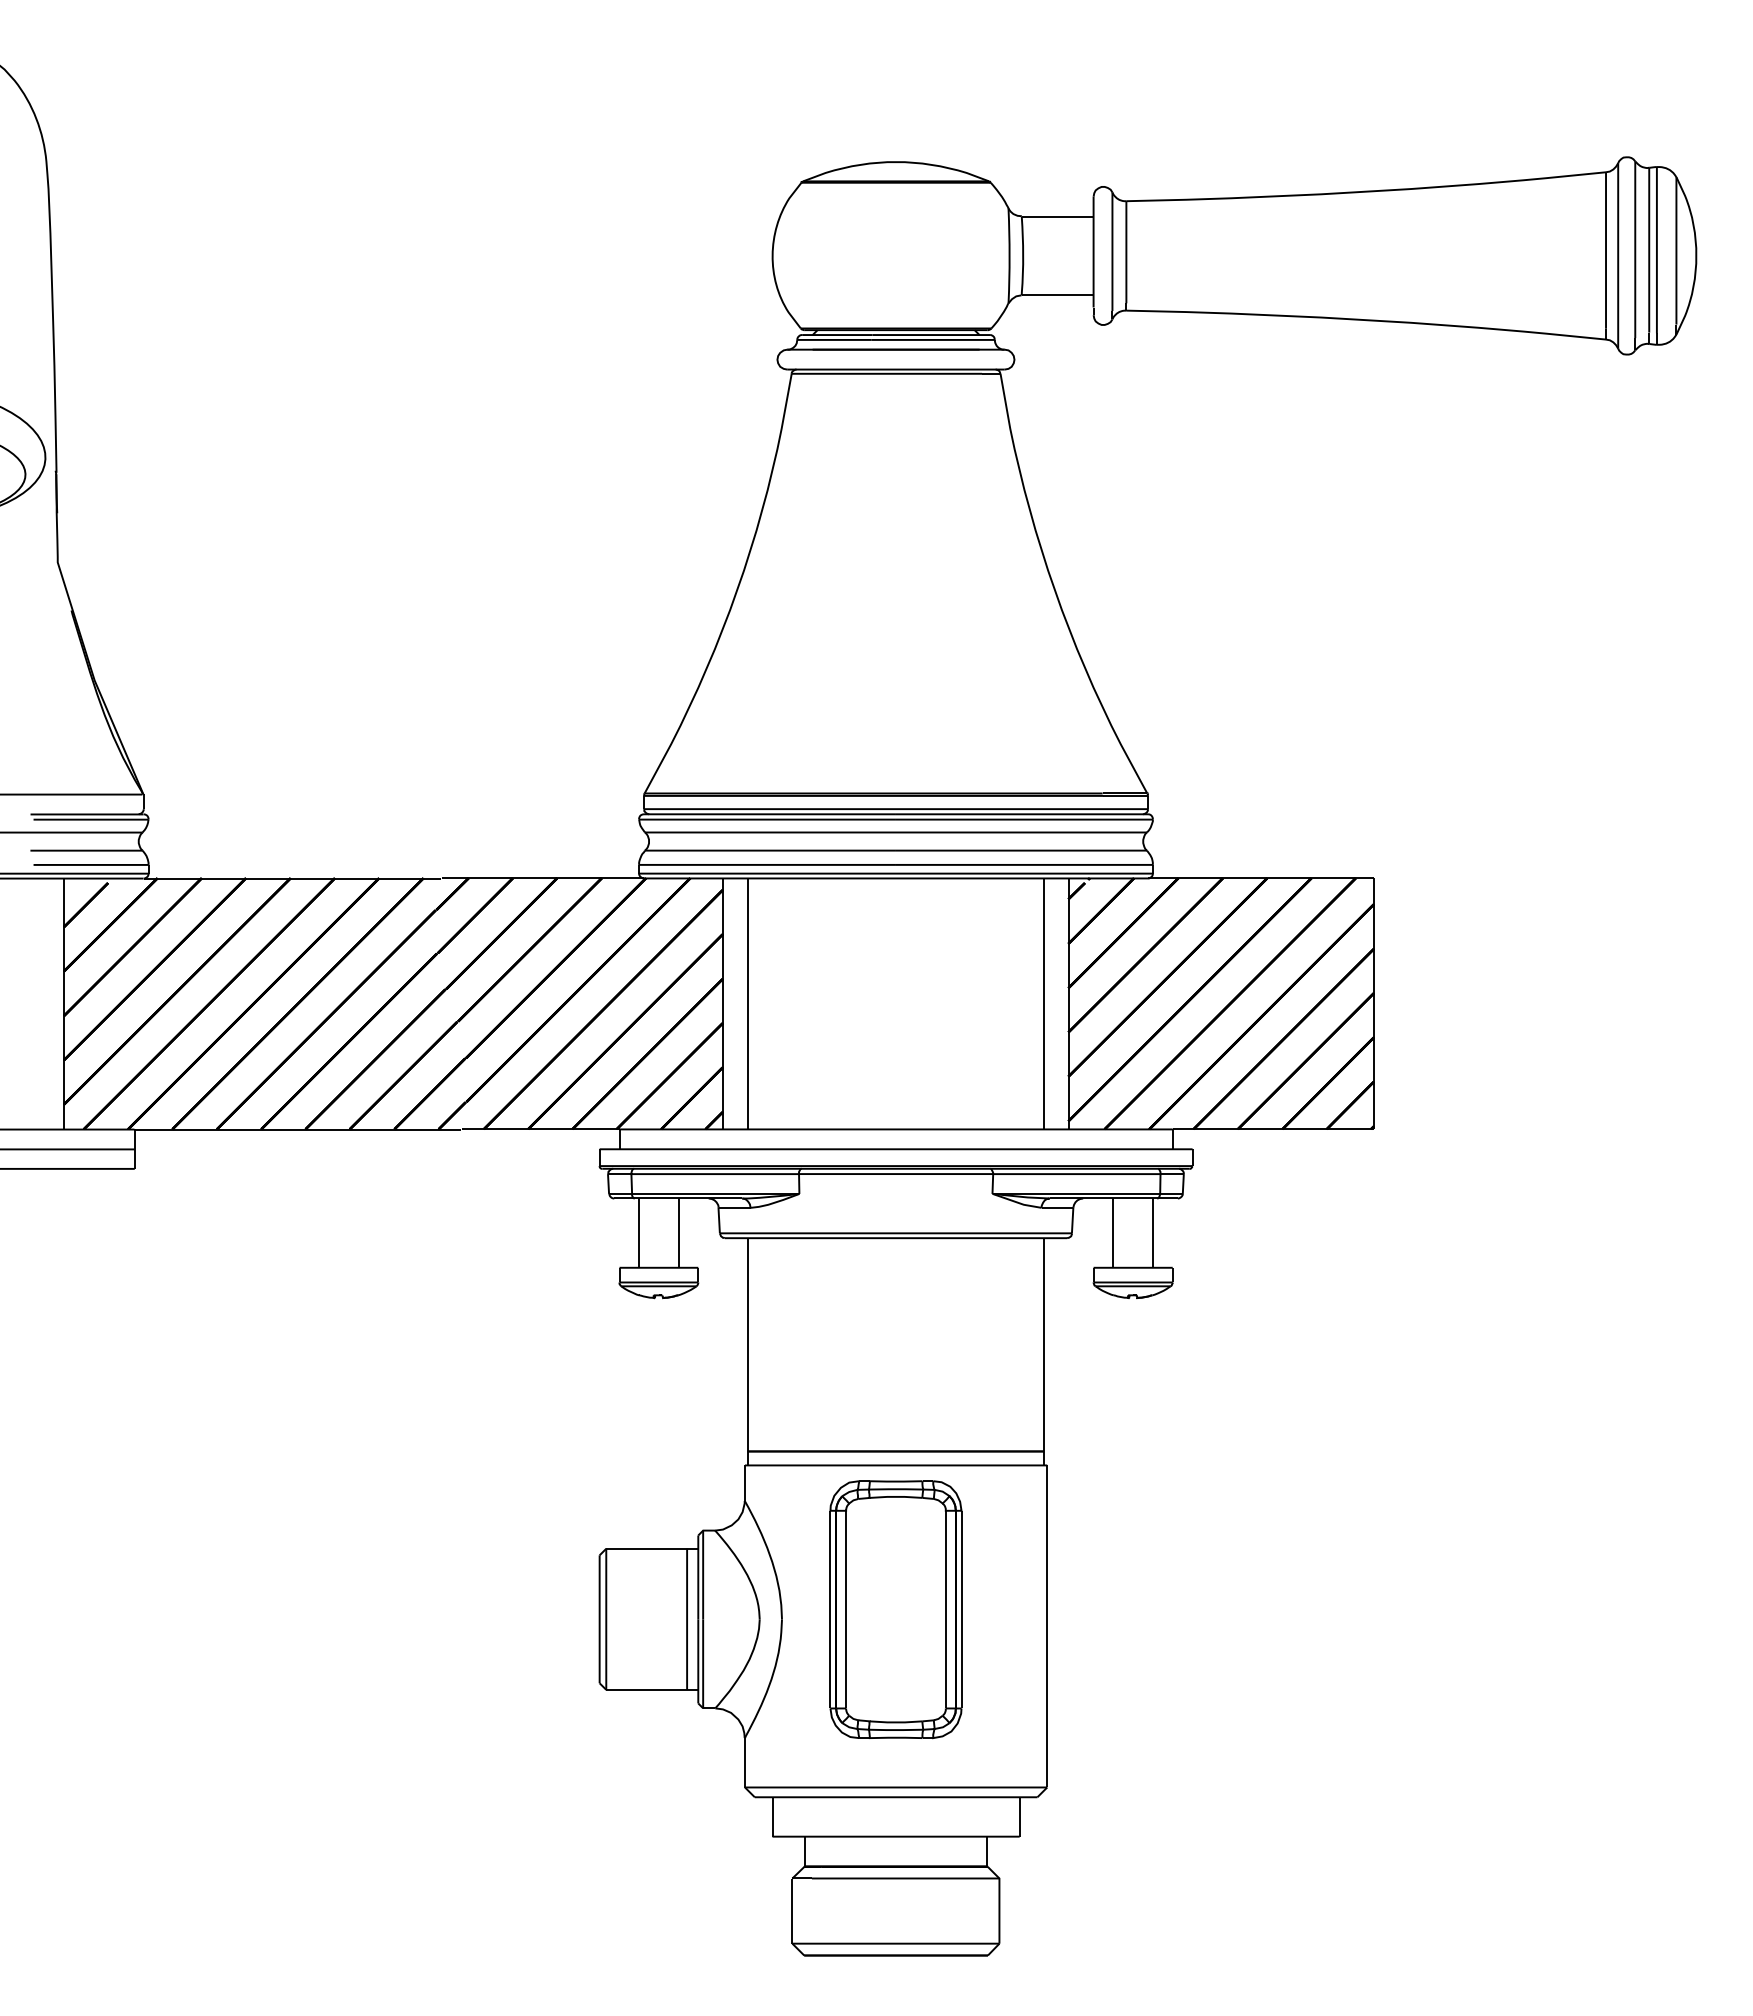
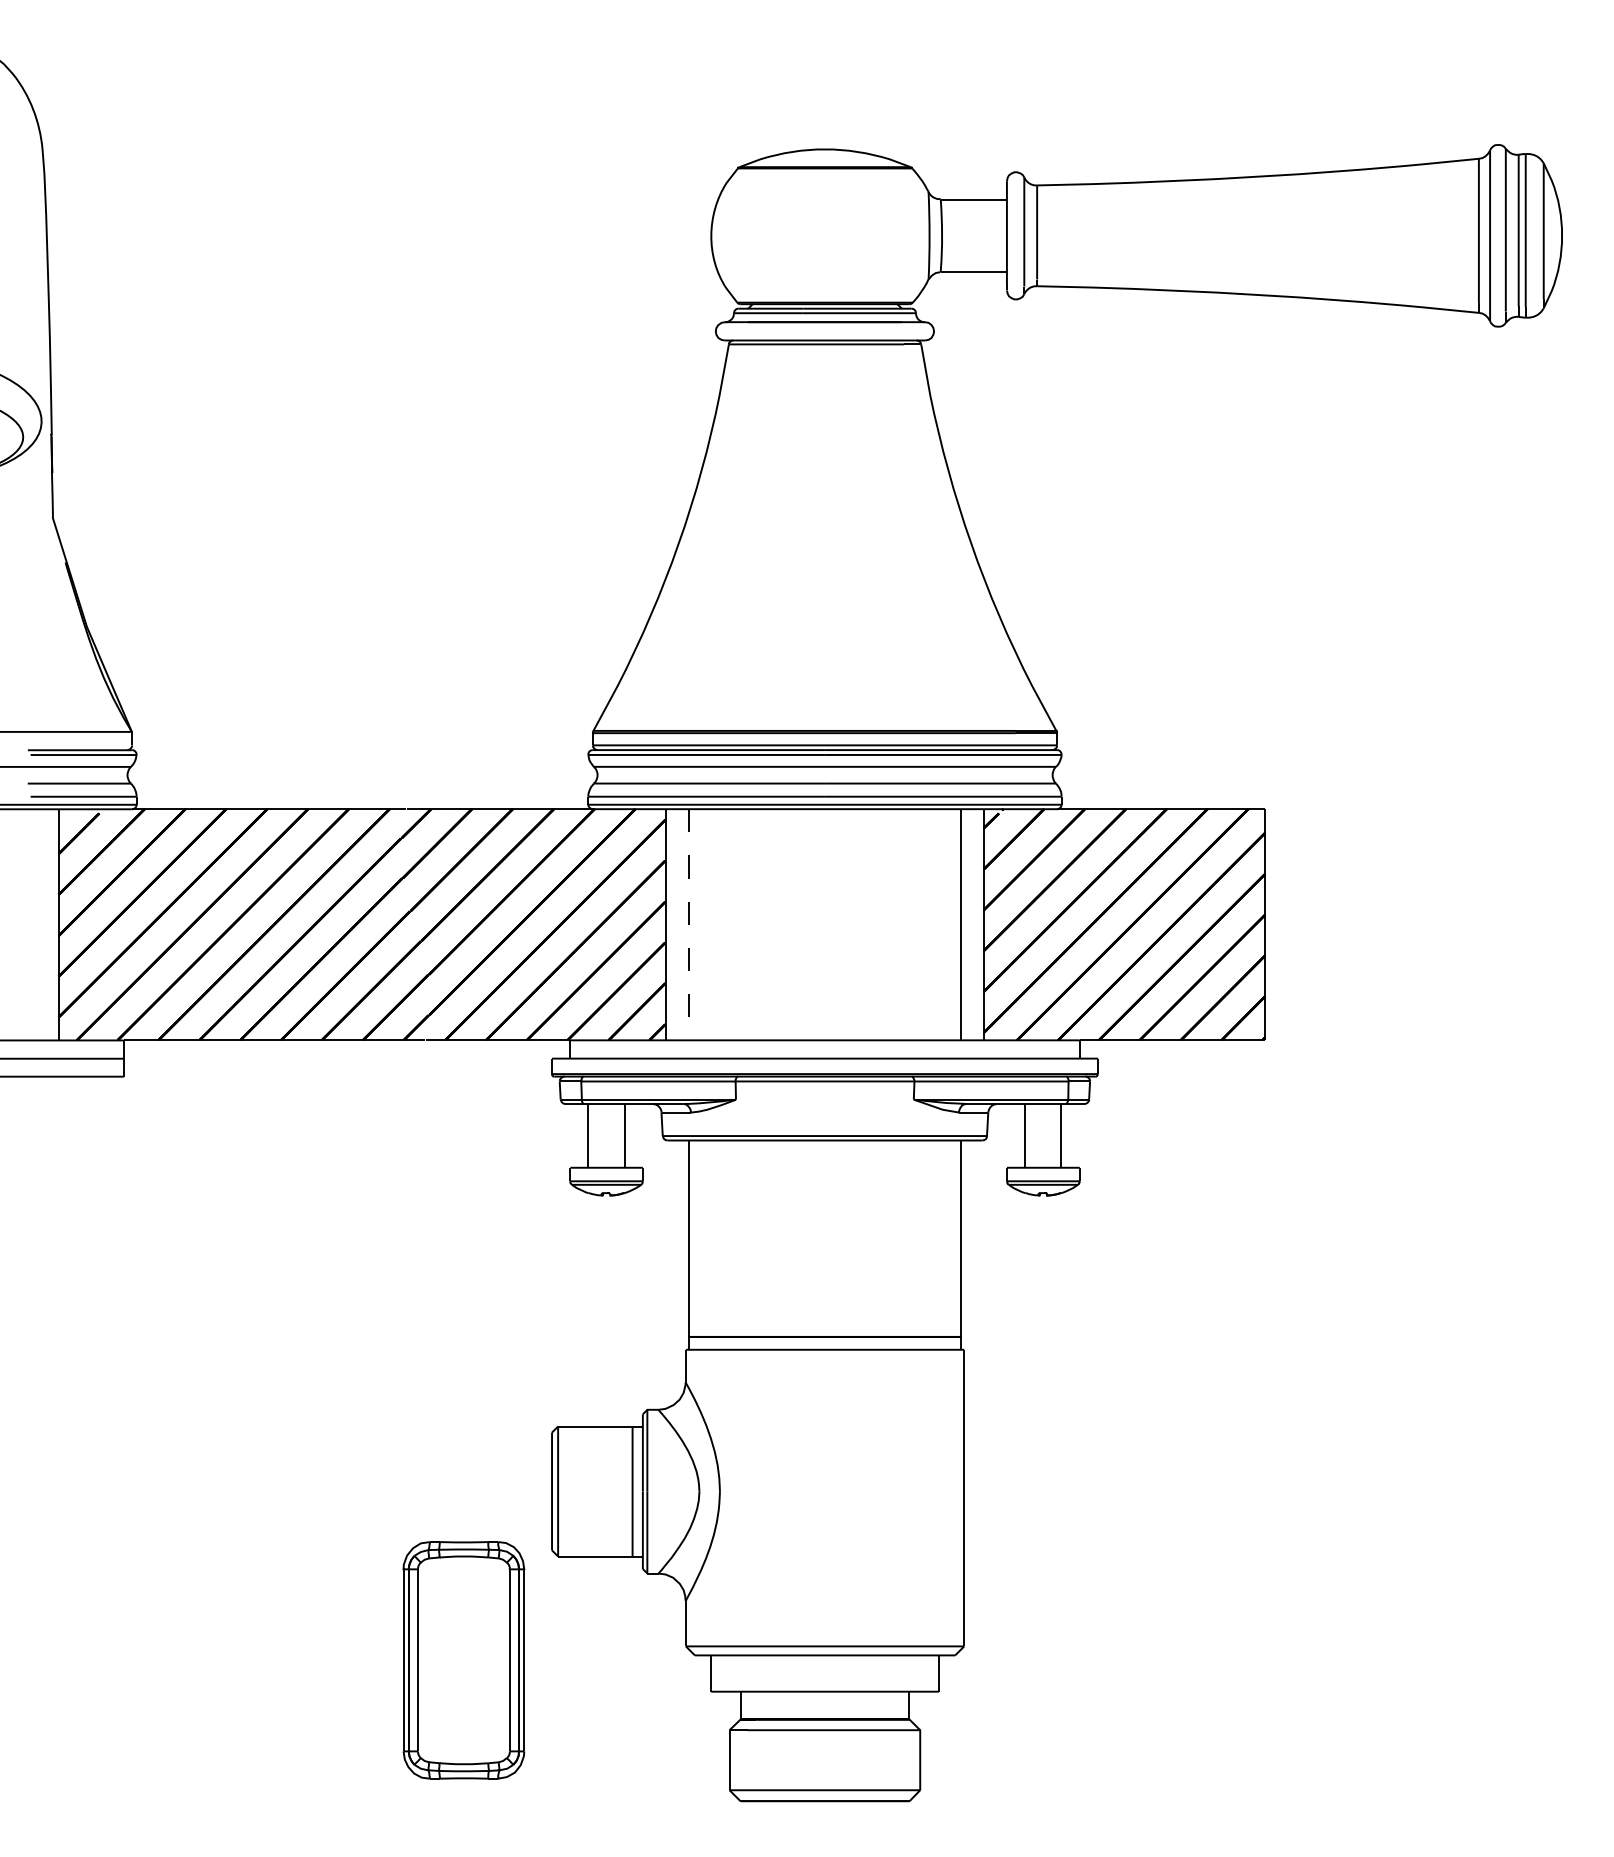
line: (747, 1004) -> (688, 925), solid -> dashed
part: (895, 1609) -> (463, 1660), moved

